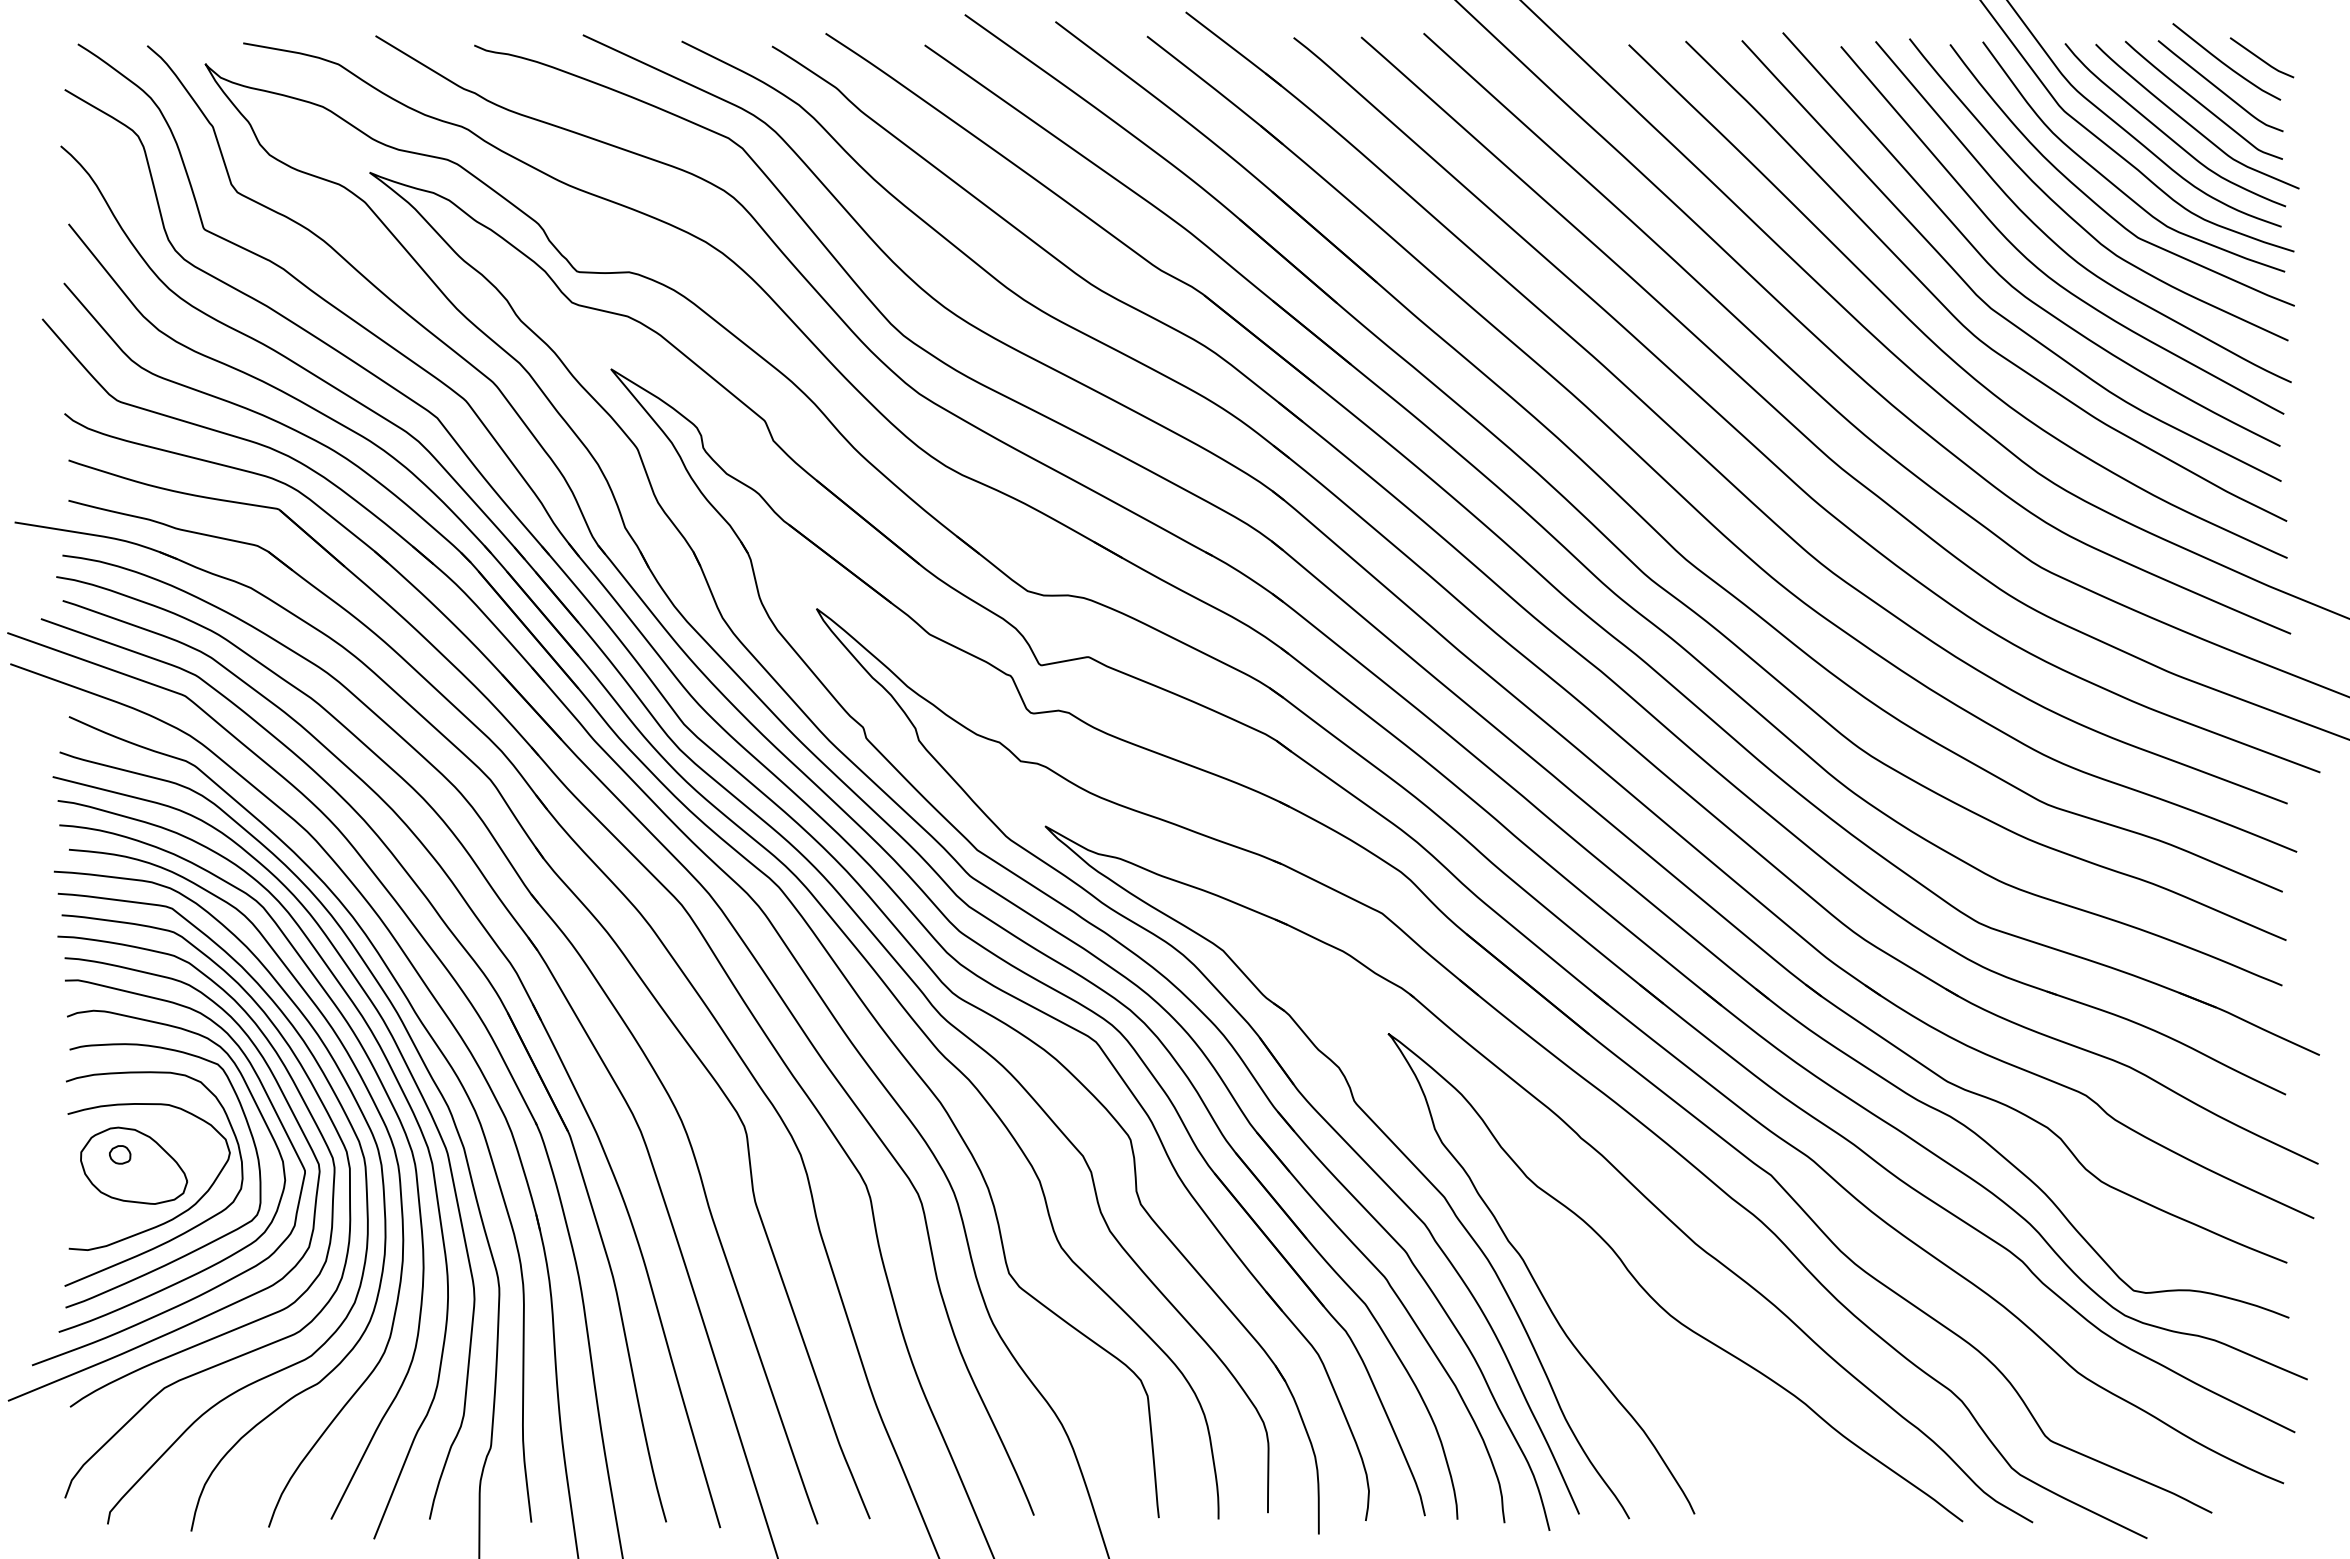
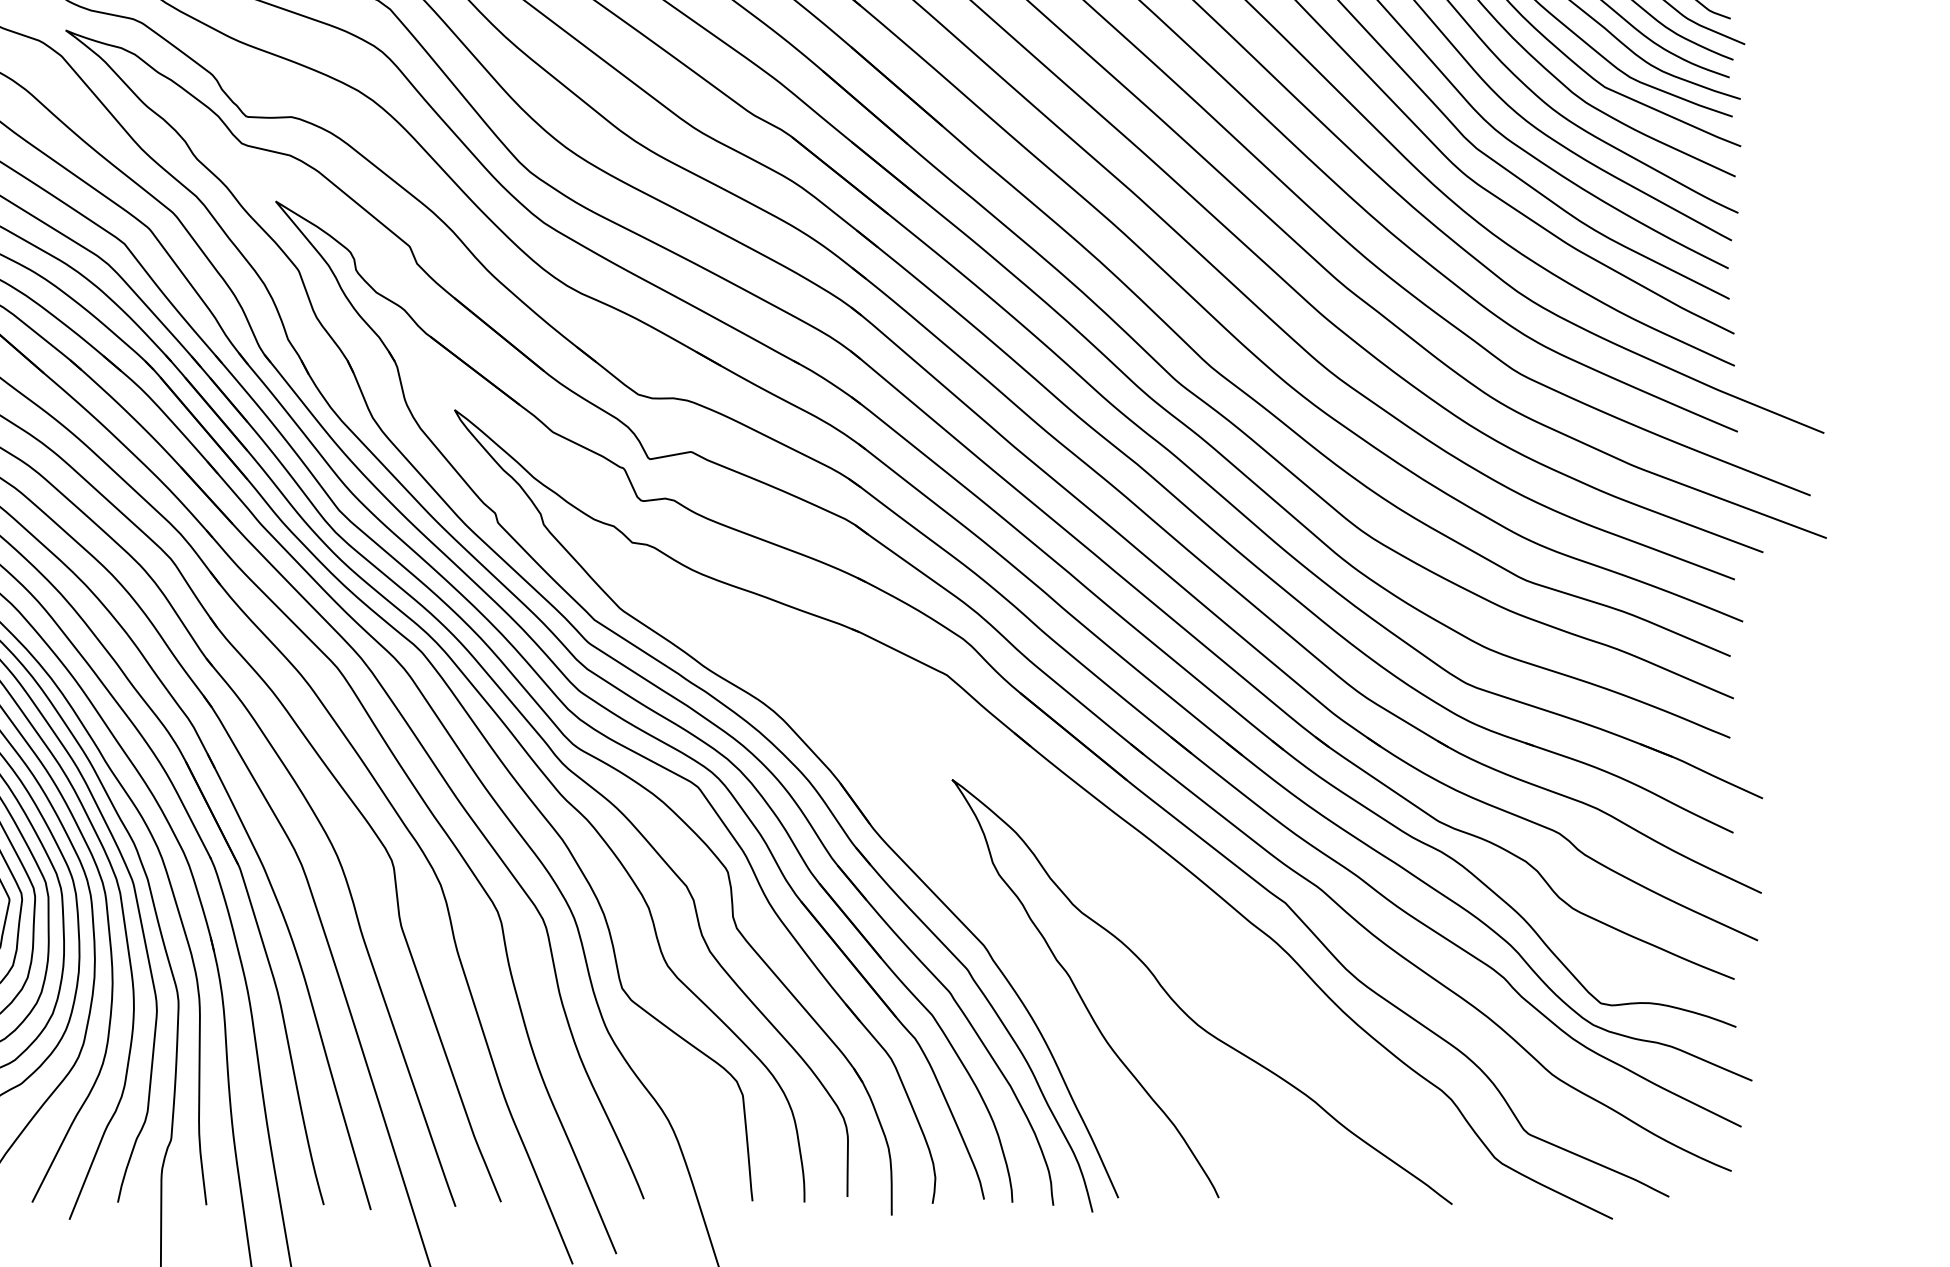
part: (1577, 1135) -> (1116, 868), removed

